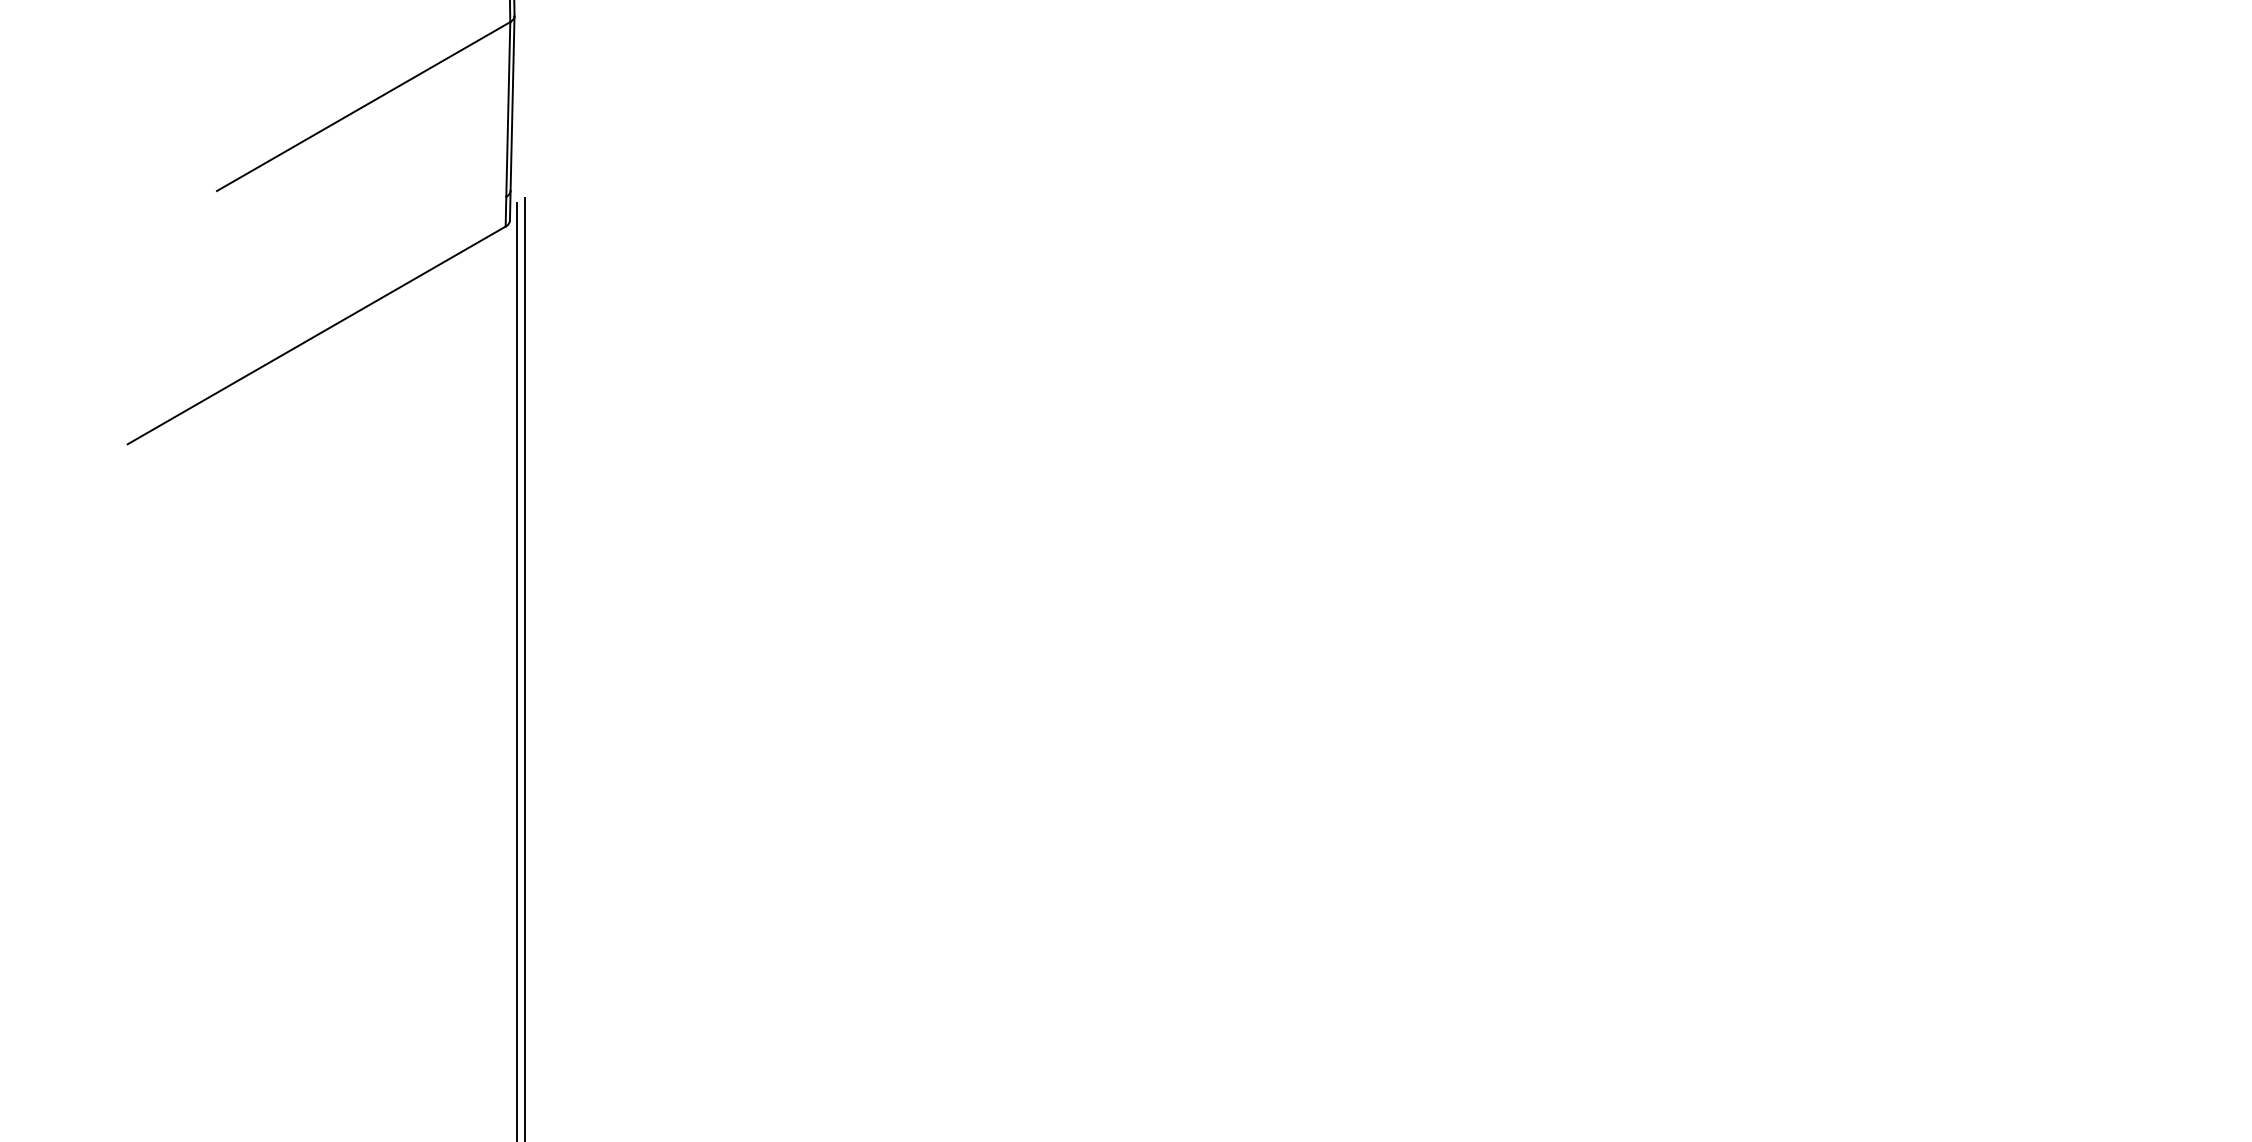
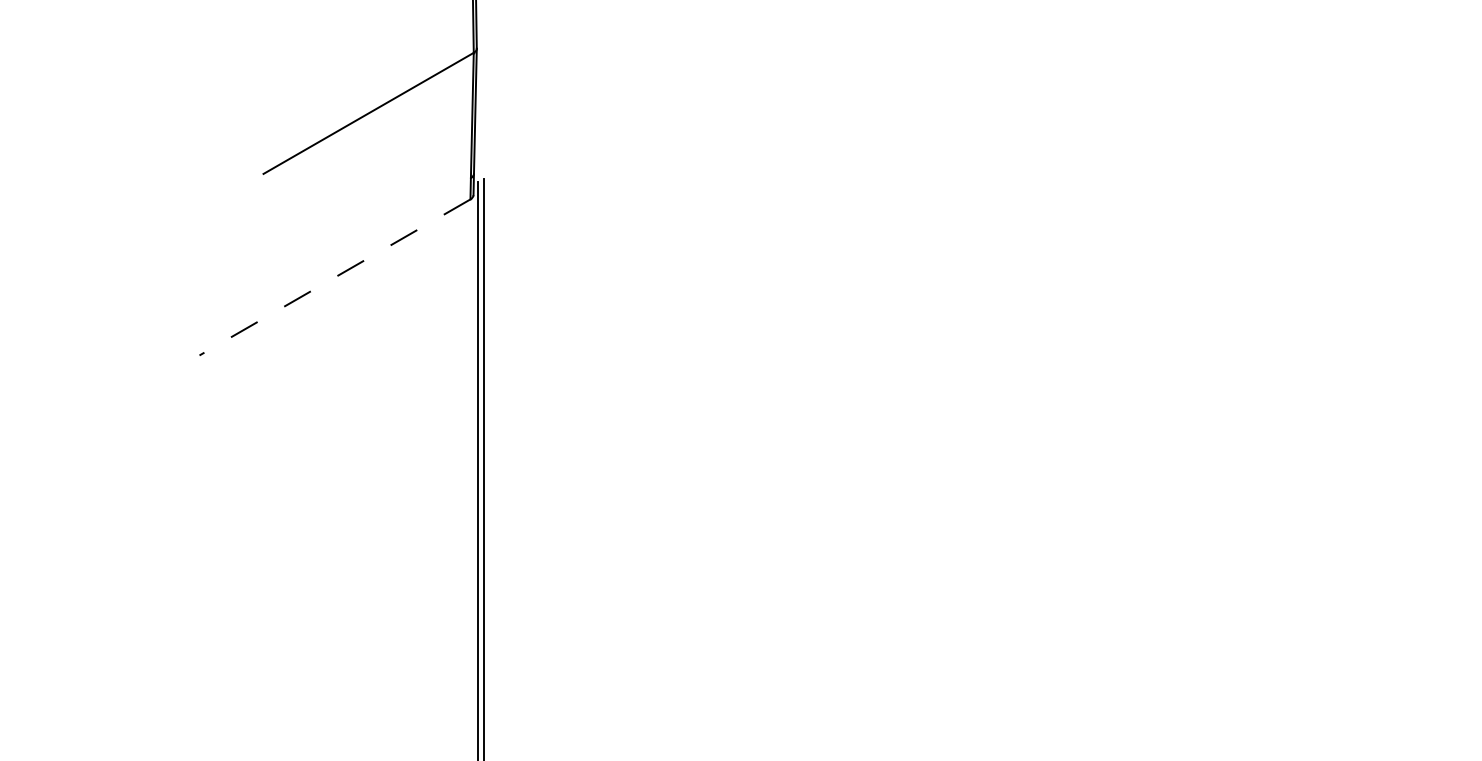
line: (316, 335) -> (334, 277), solid -> dashed

